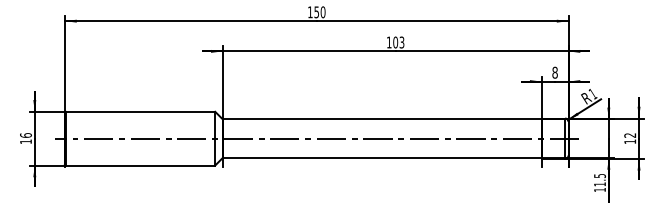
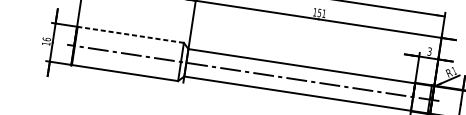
text: (398, 42) -> (321, 13), 103 -> 151
text: (554, 72) -> (429, 51), 8 -> 3
line: (140, 111) -> (130, 34), solid -> dashed

